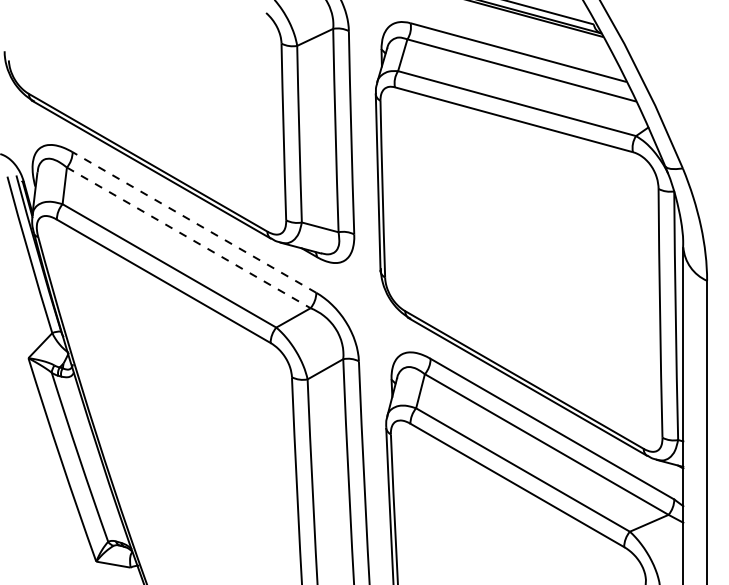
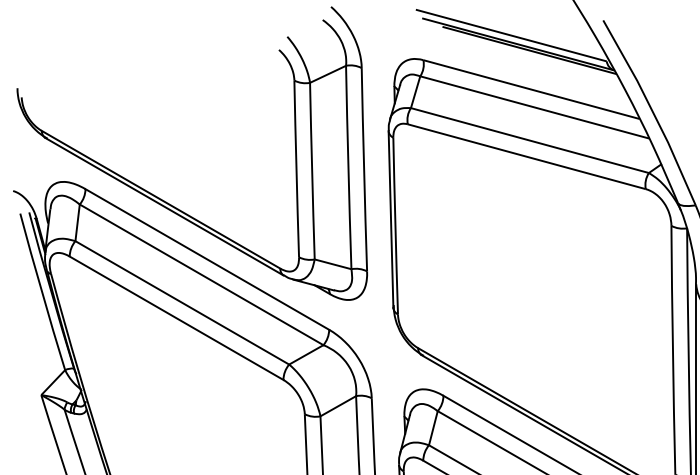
line: (194, 222) -> (207, 259), dashed -> solid
line: (188, 237) -> (201, 274), dashed -> solid

